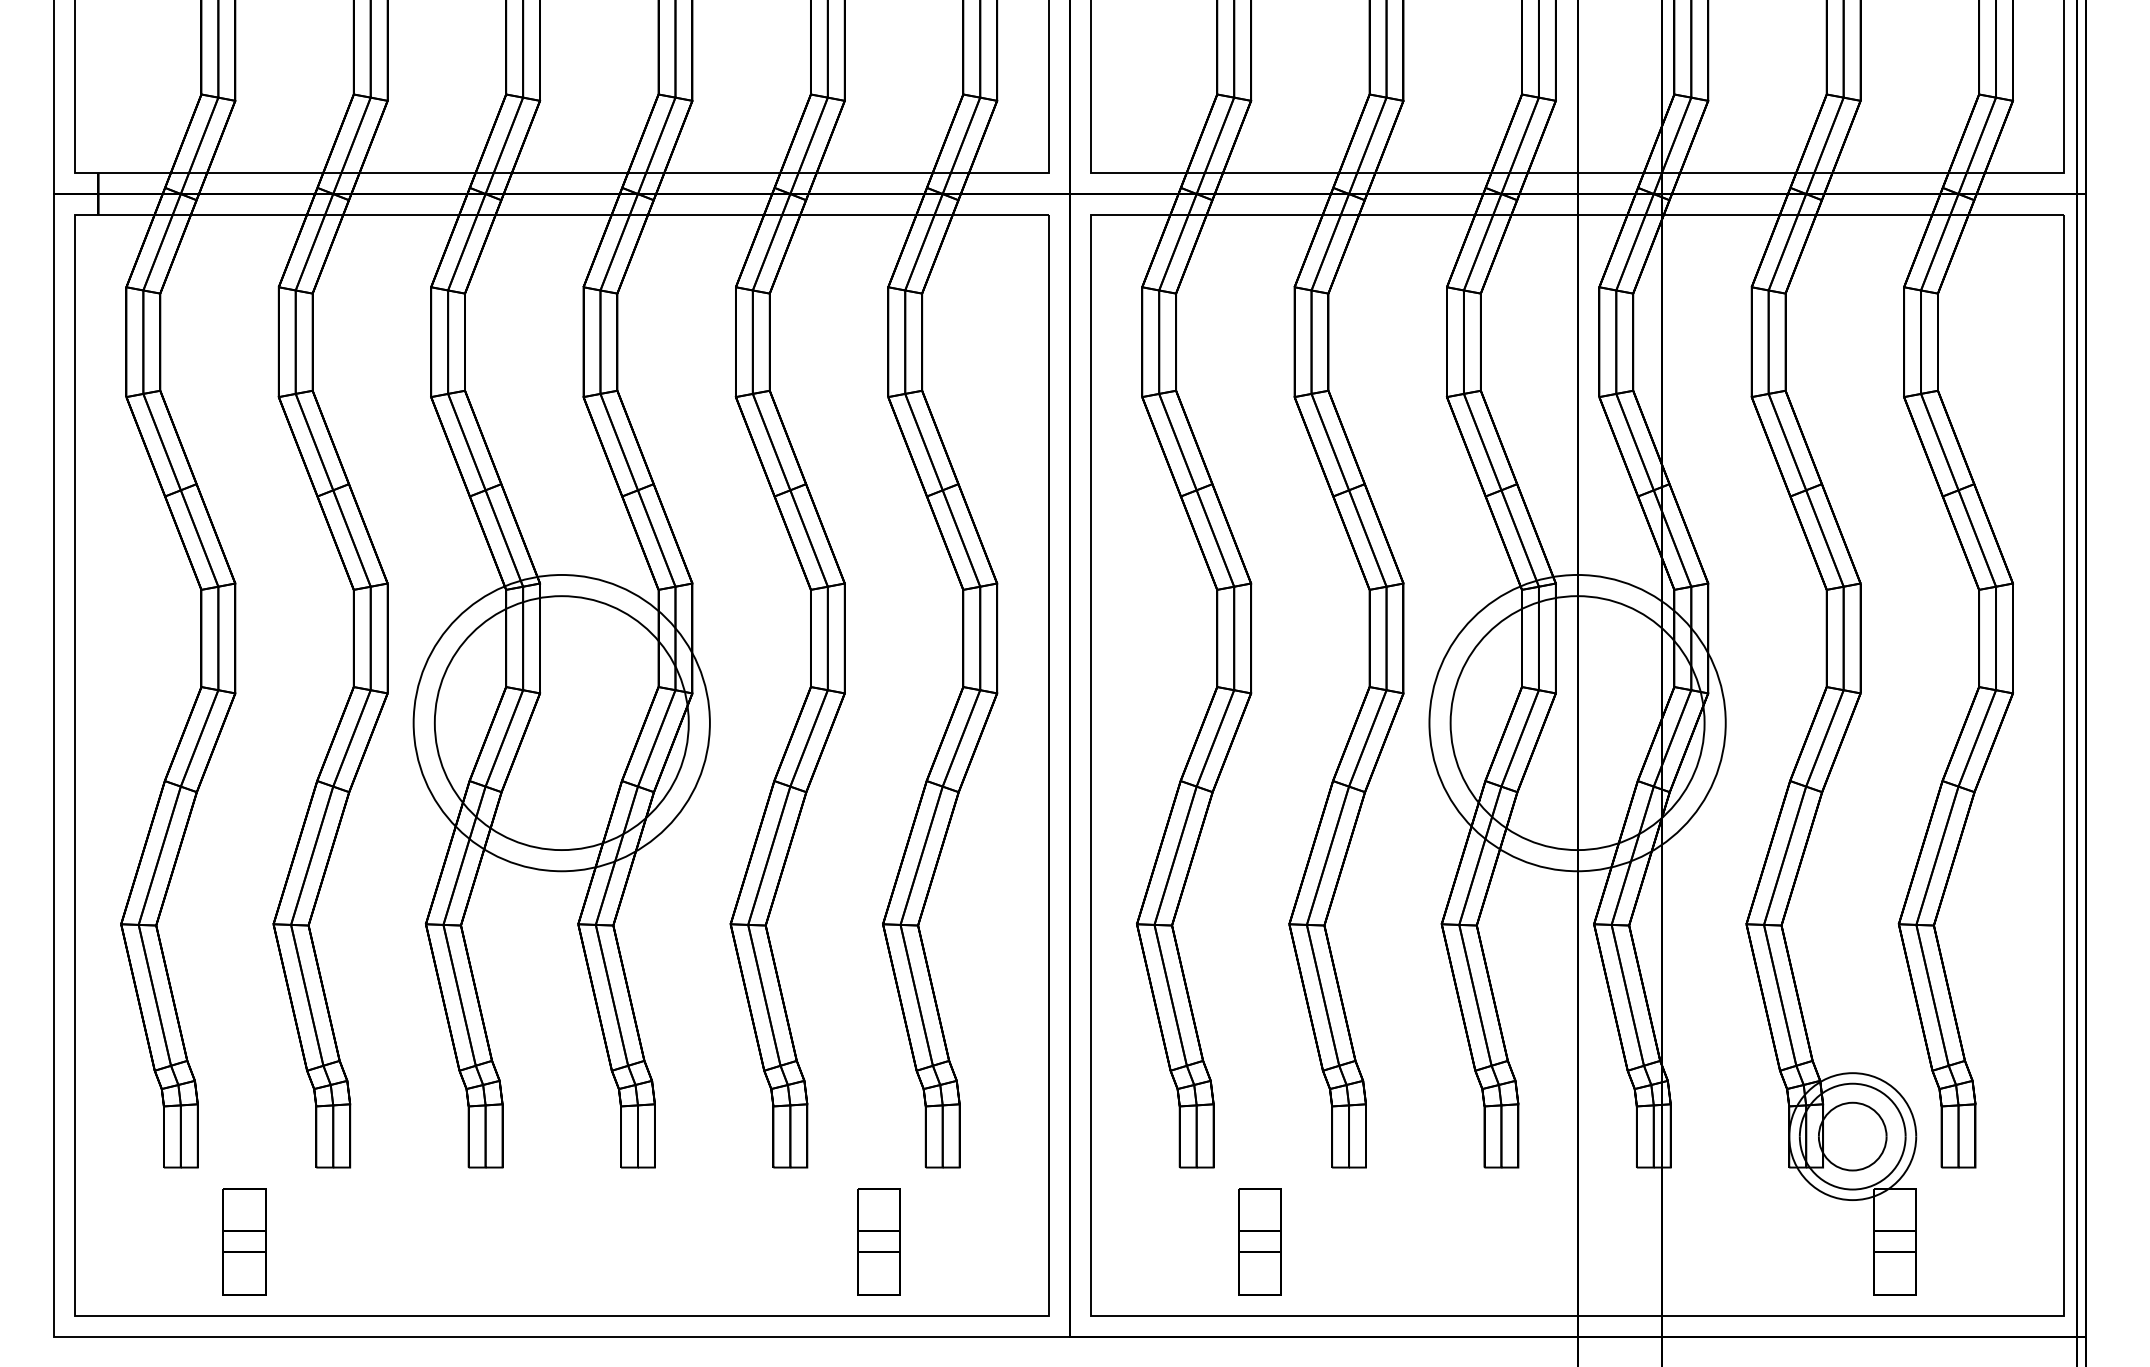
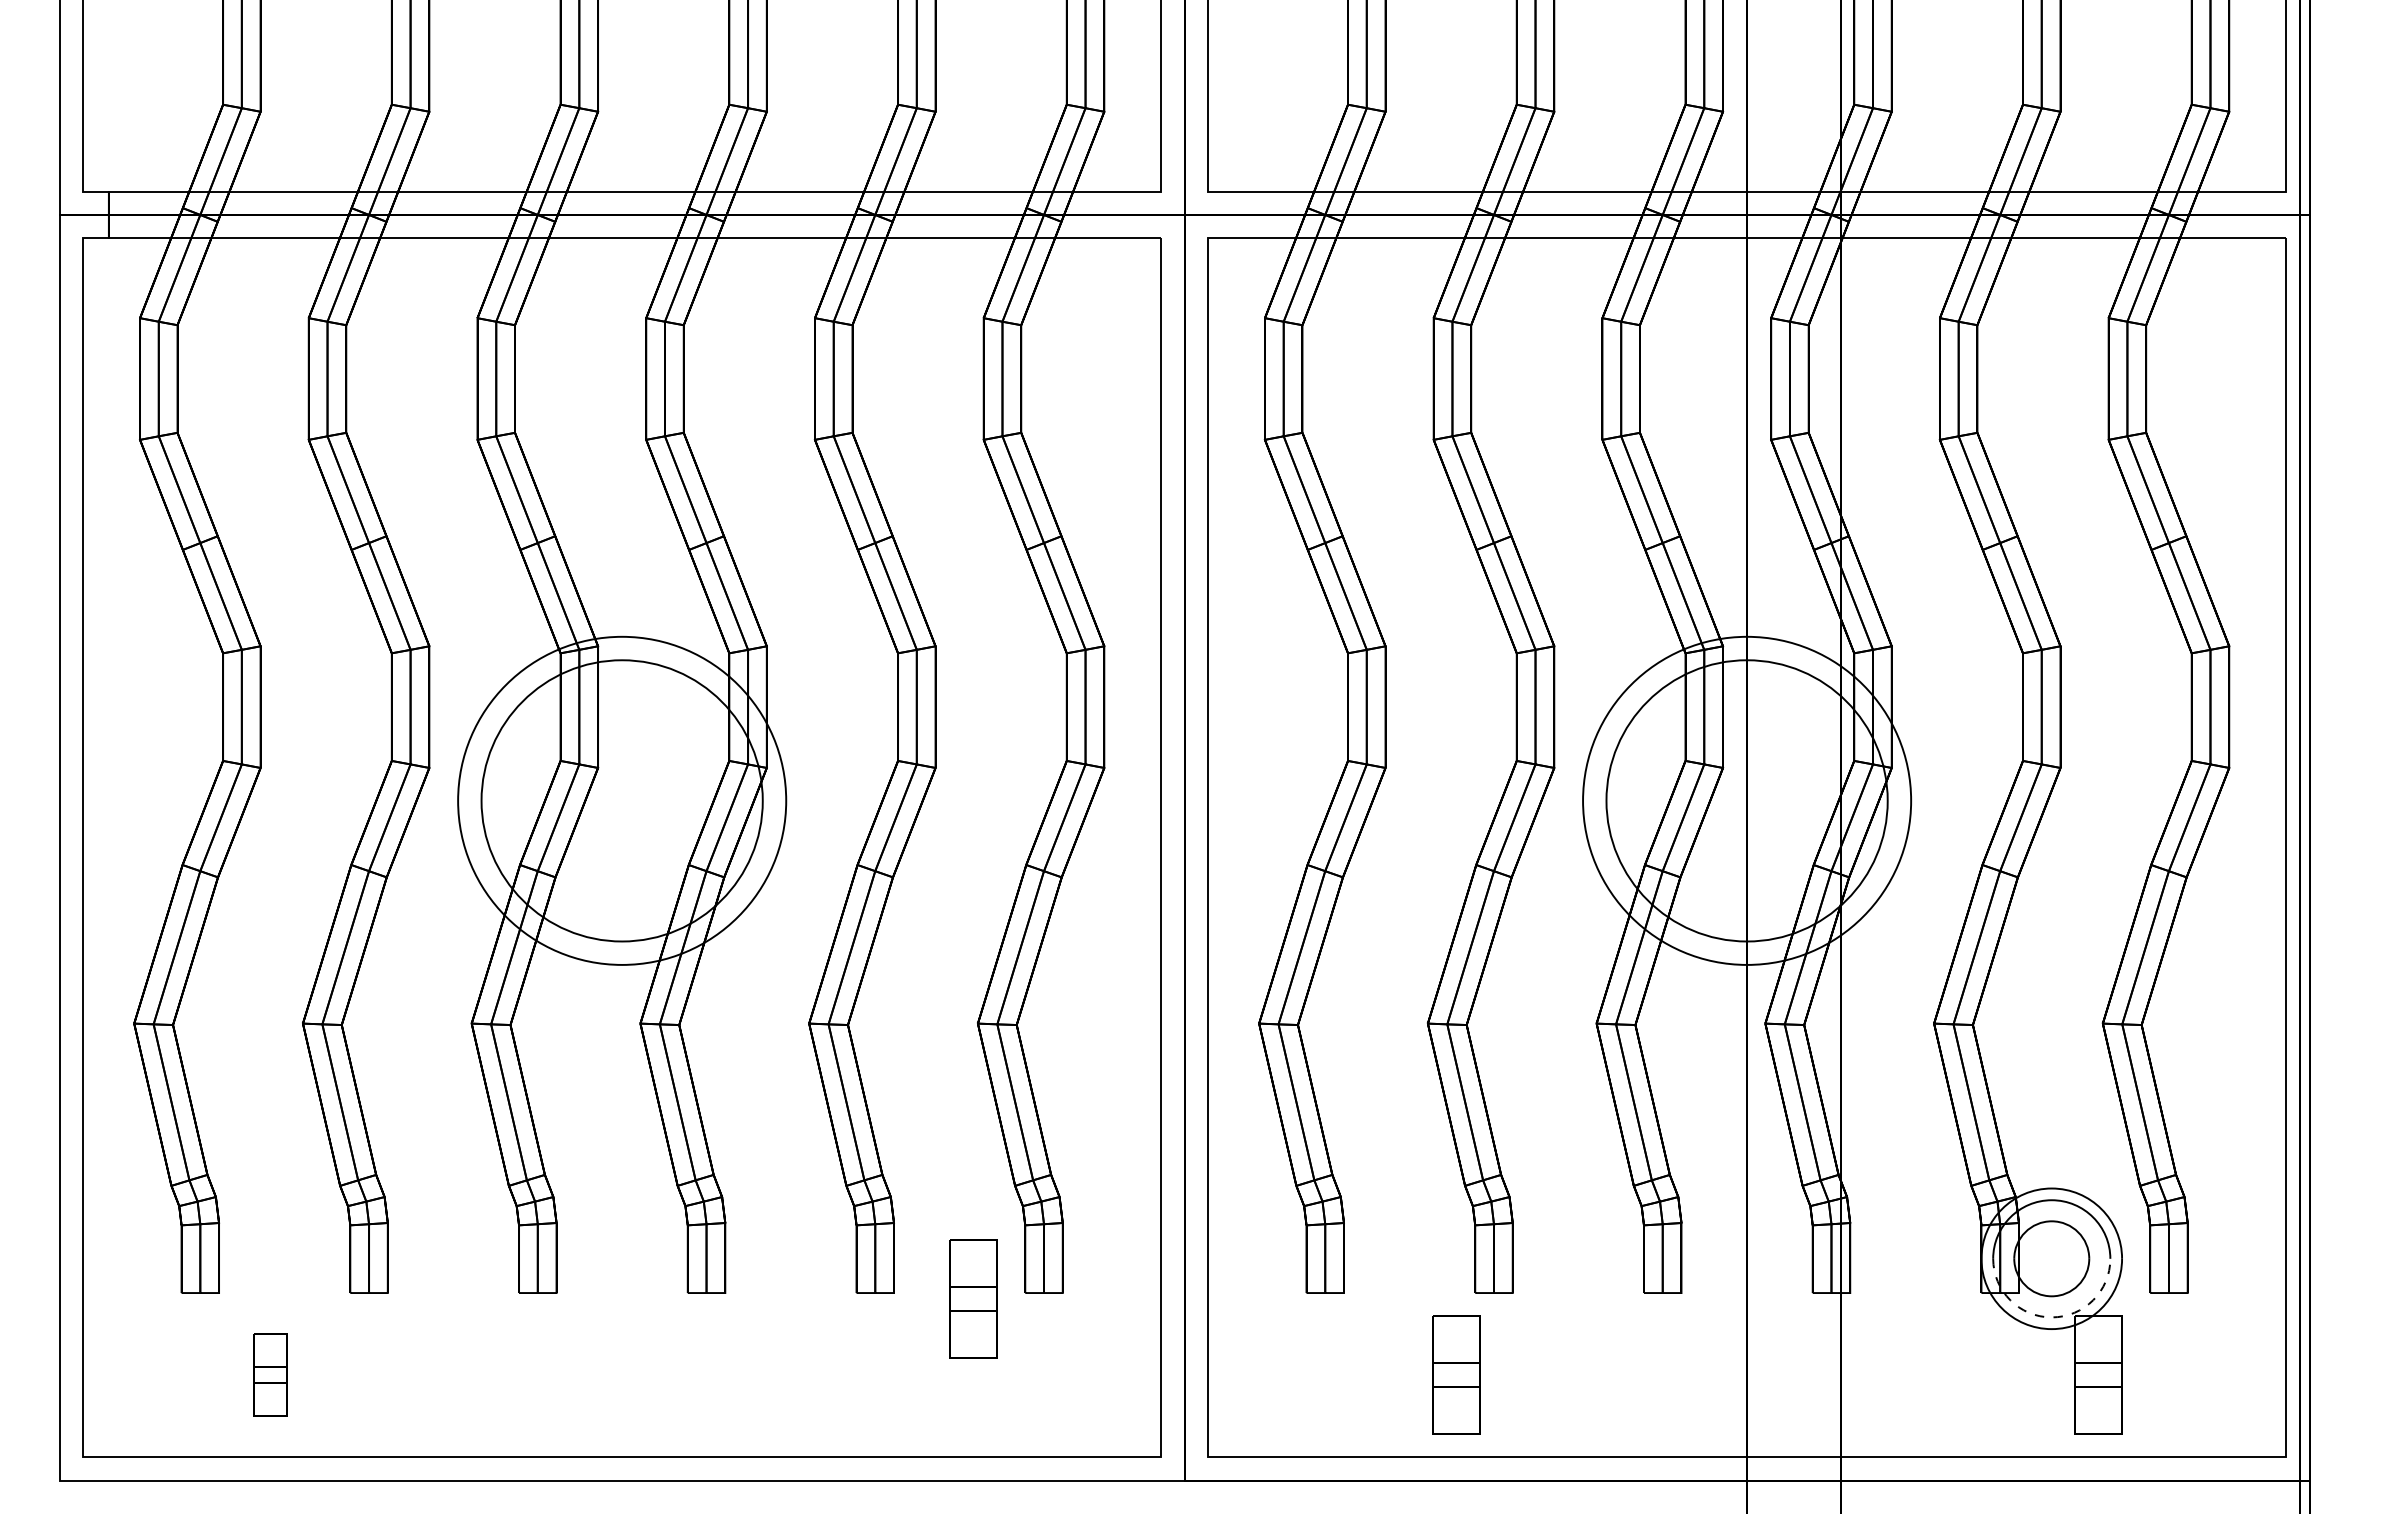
arc: (1852, 1189) -> (2051, 1317), solid -> dashed
part: (244, 1241) -> (270, 1374), size x0.7
part: (879, 1241) -> (973, 1298), moved
part: (1260, 1241) -> (1456, 1374), moved

